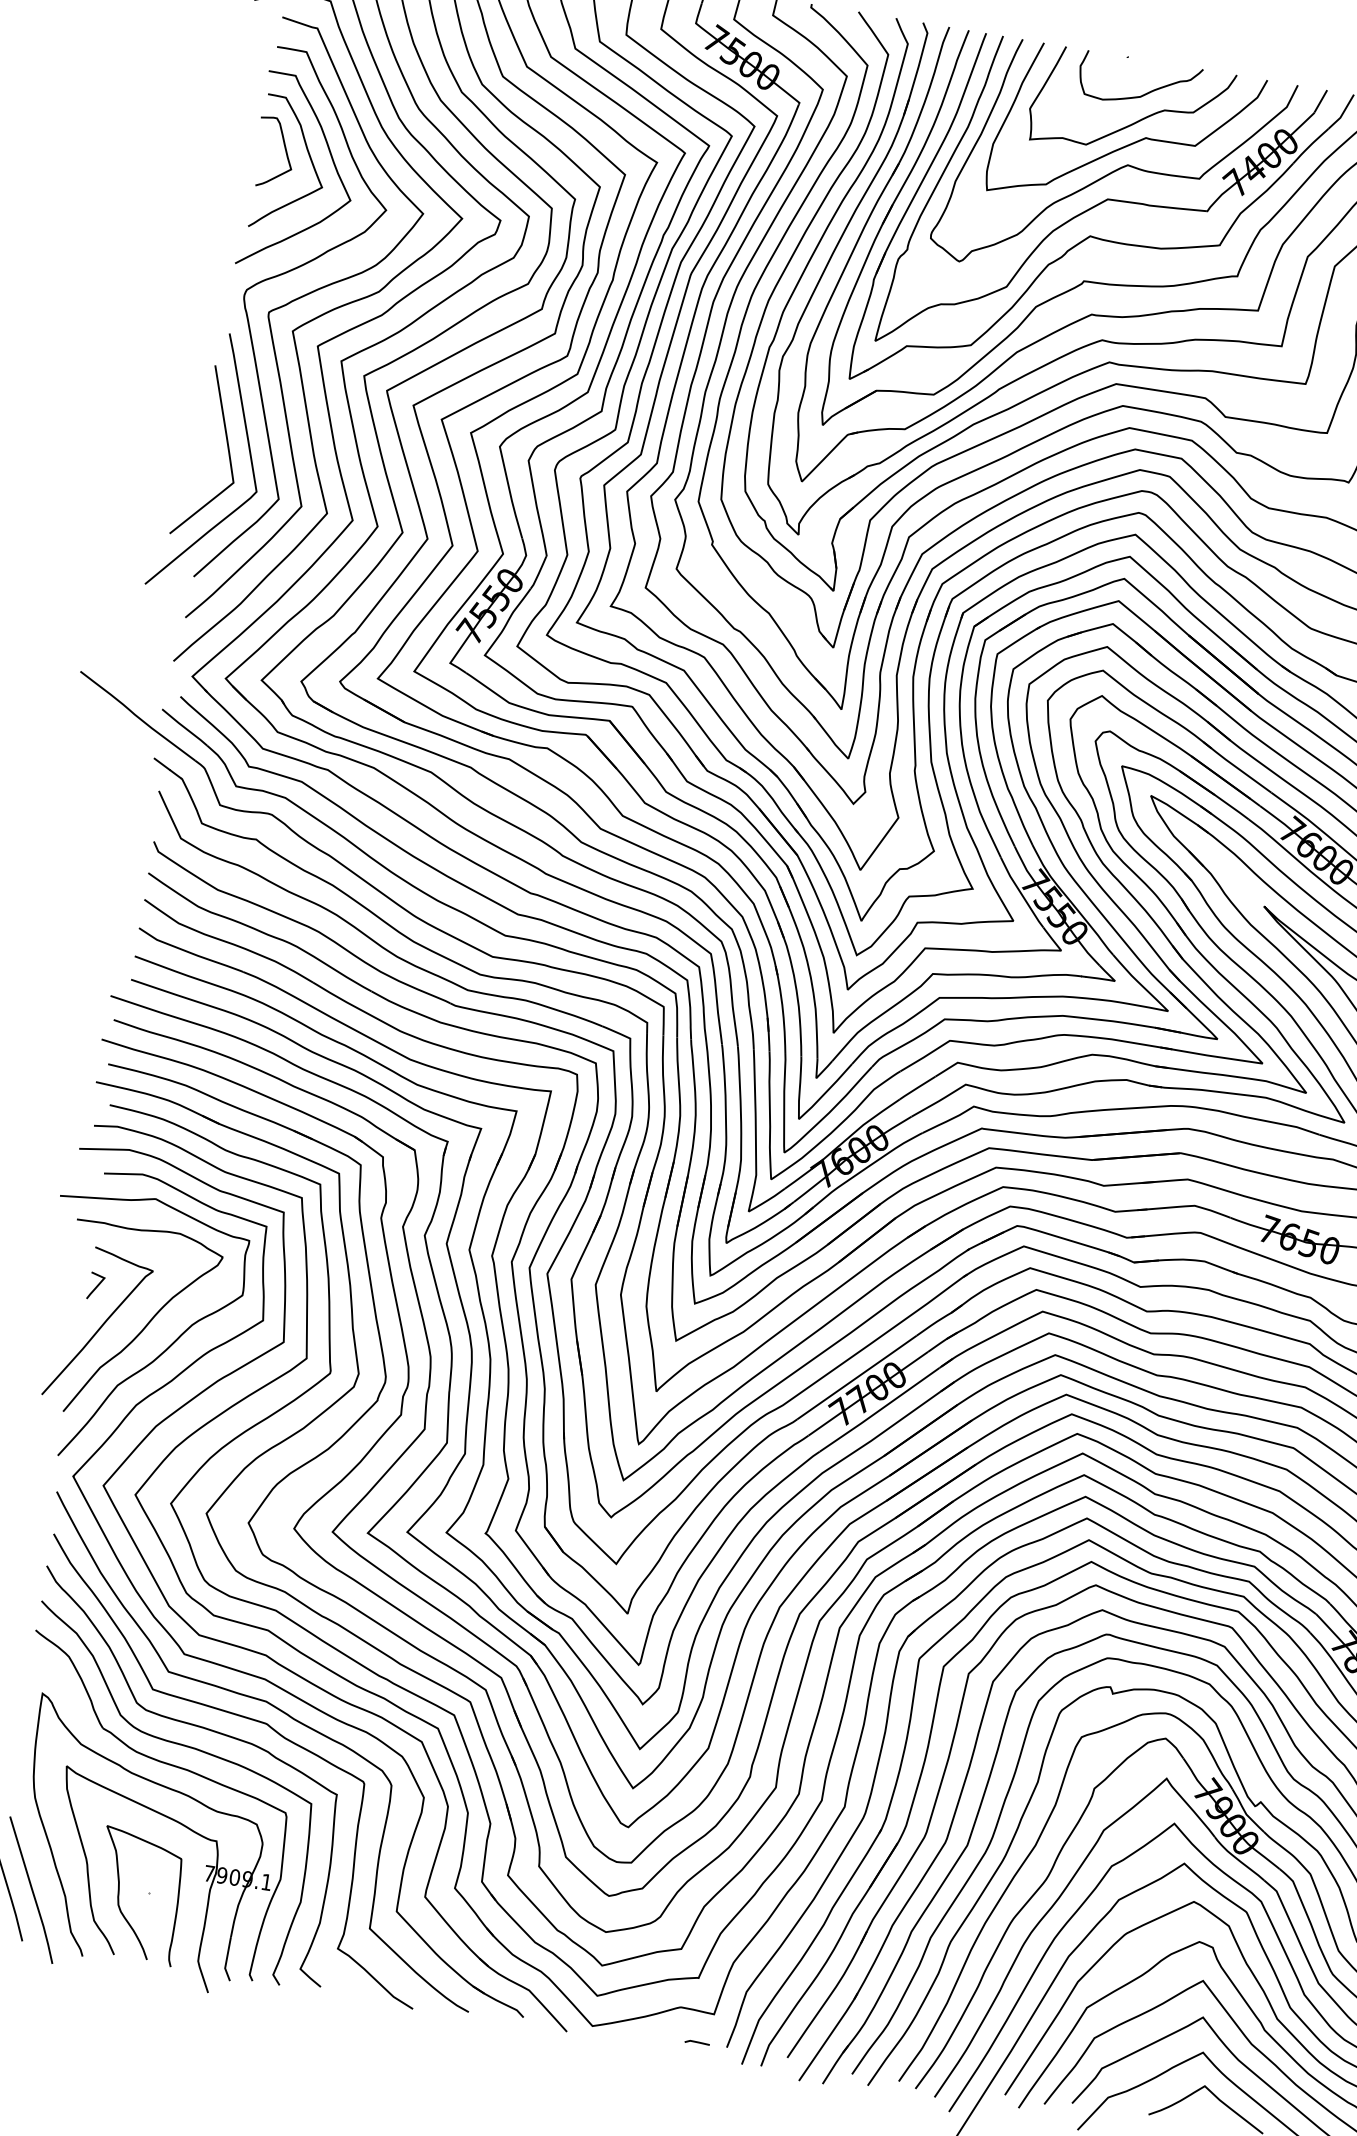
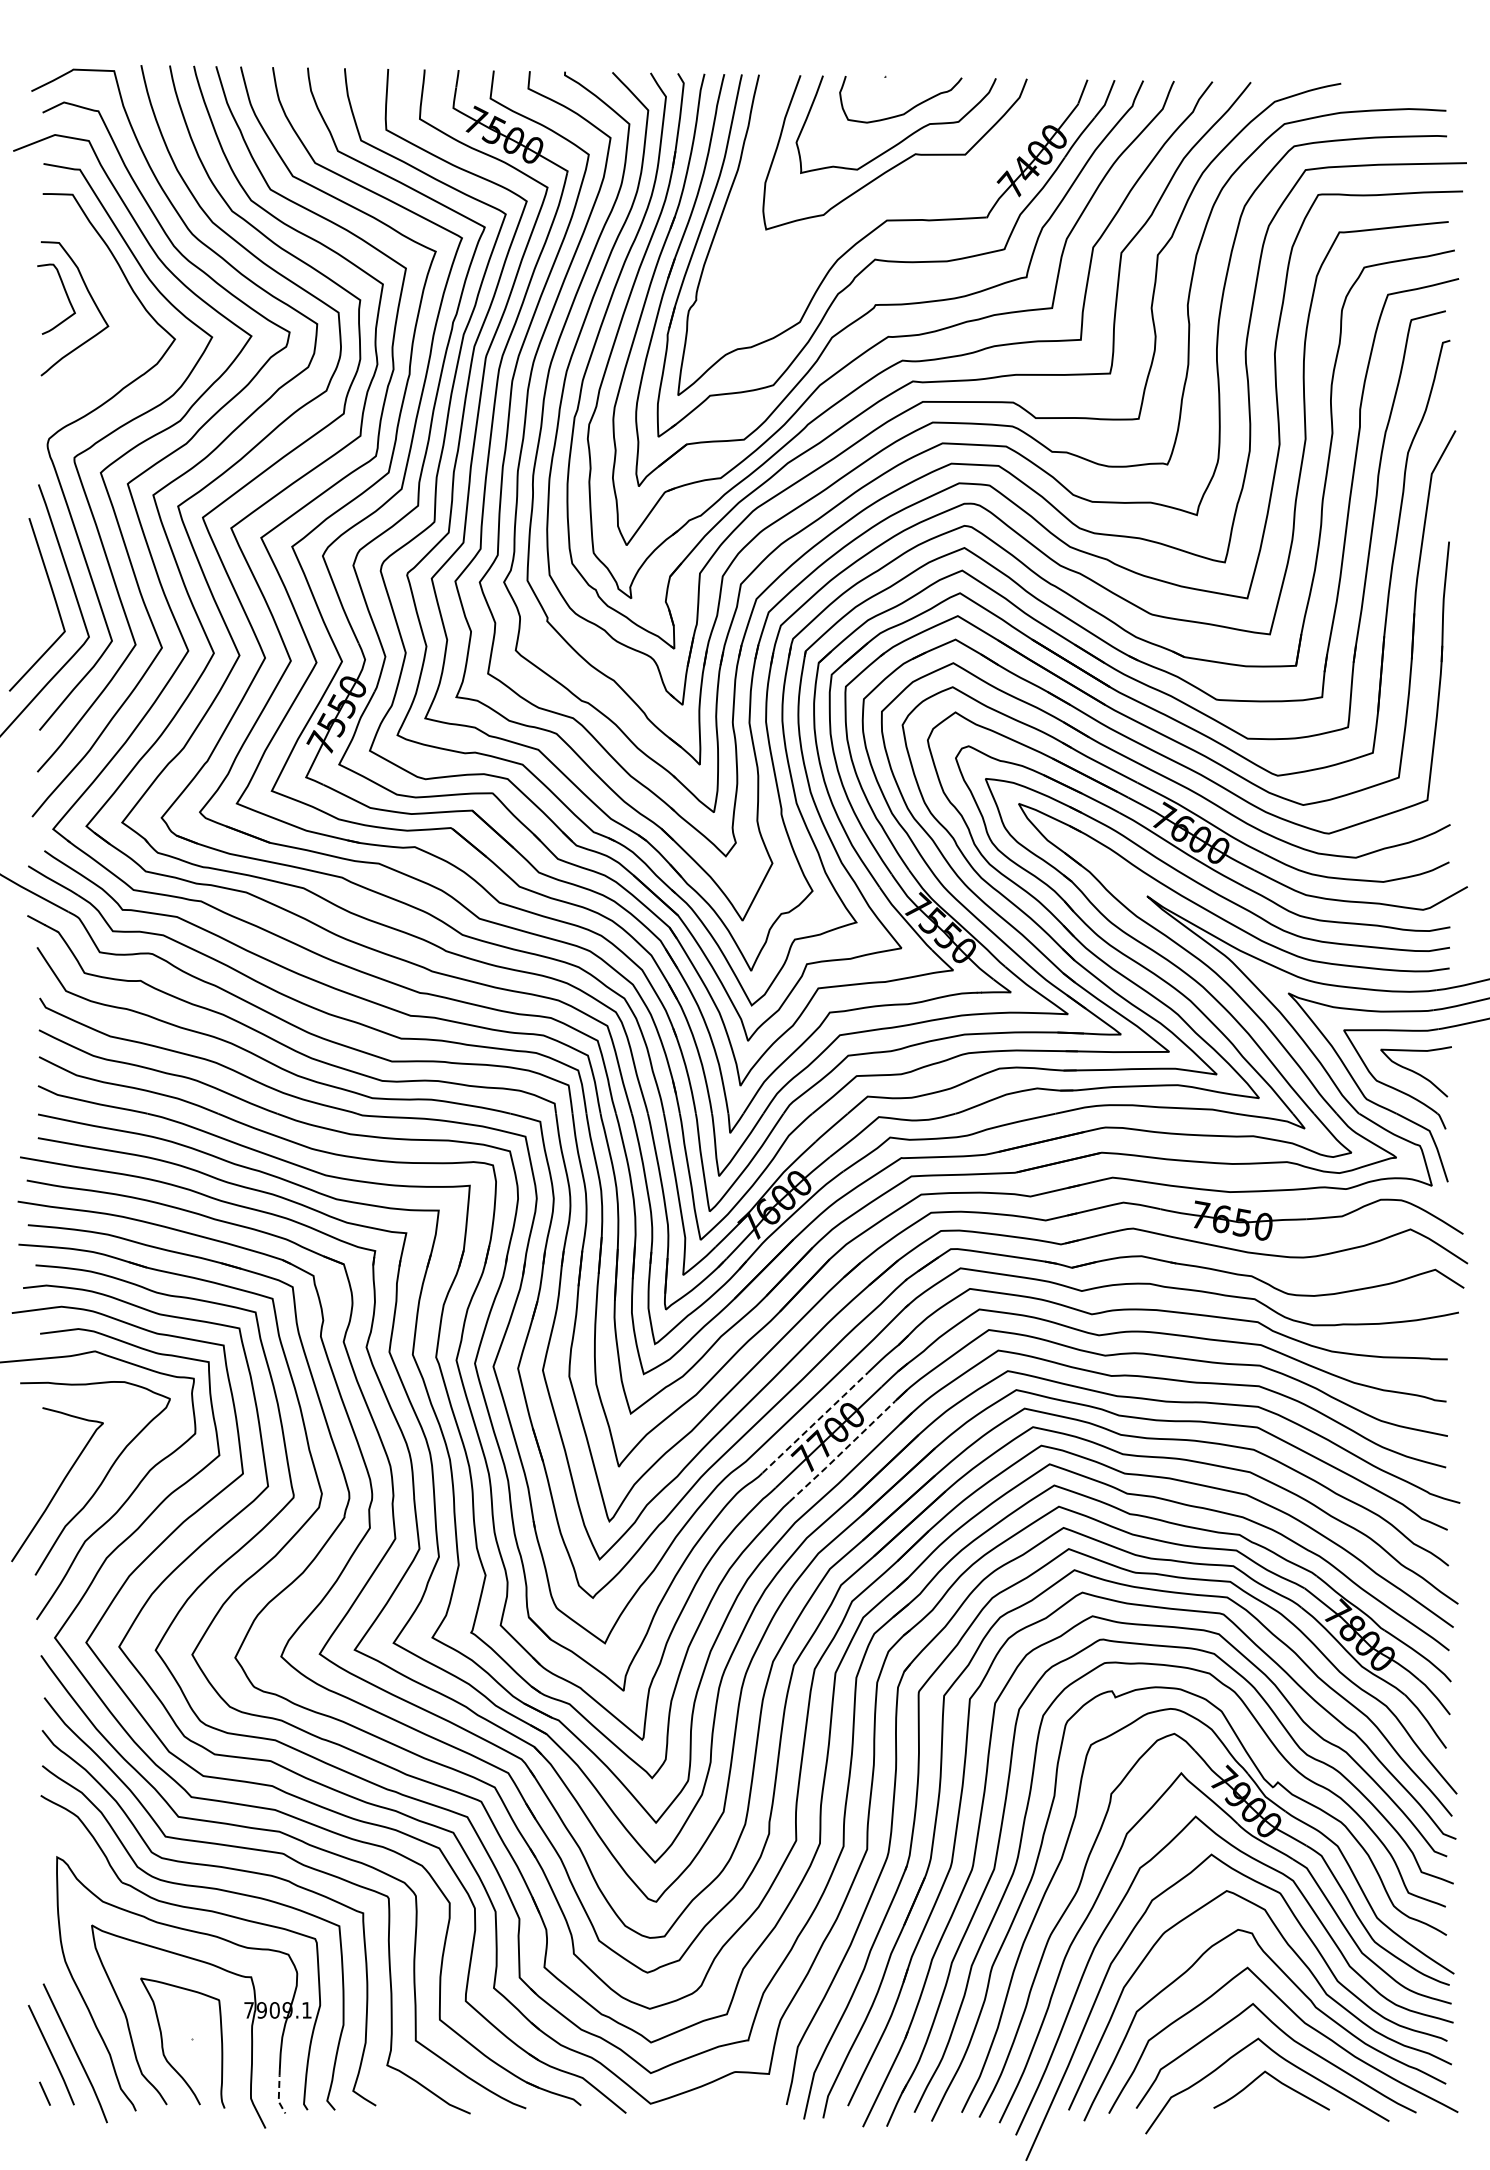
curve: (332, 161) -> (114, 299), removed
curve: (1112, 170) -> (887, 191), removed
line: (96, 1286) -> (49, 1446), removed
line: (857, 1377) -> (815, 1422), solid -> dashed
line: (879, 1410) -> (842, 1452), solid -> dashed
line: (227, 1959) -> (279, 2092), solid -> dashed
line: (697, 2042) -> (756, 2104), removed

